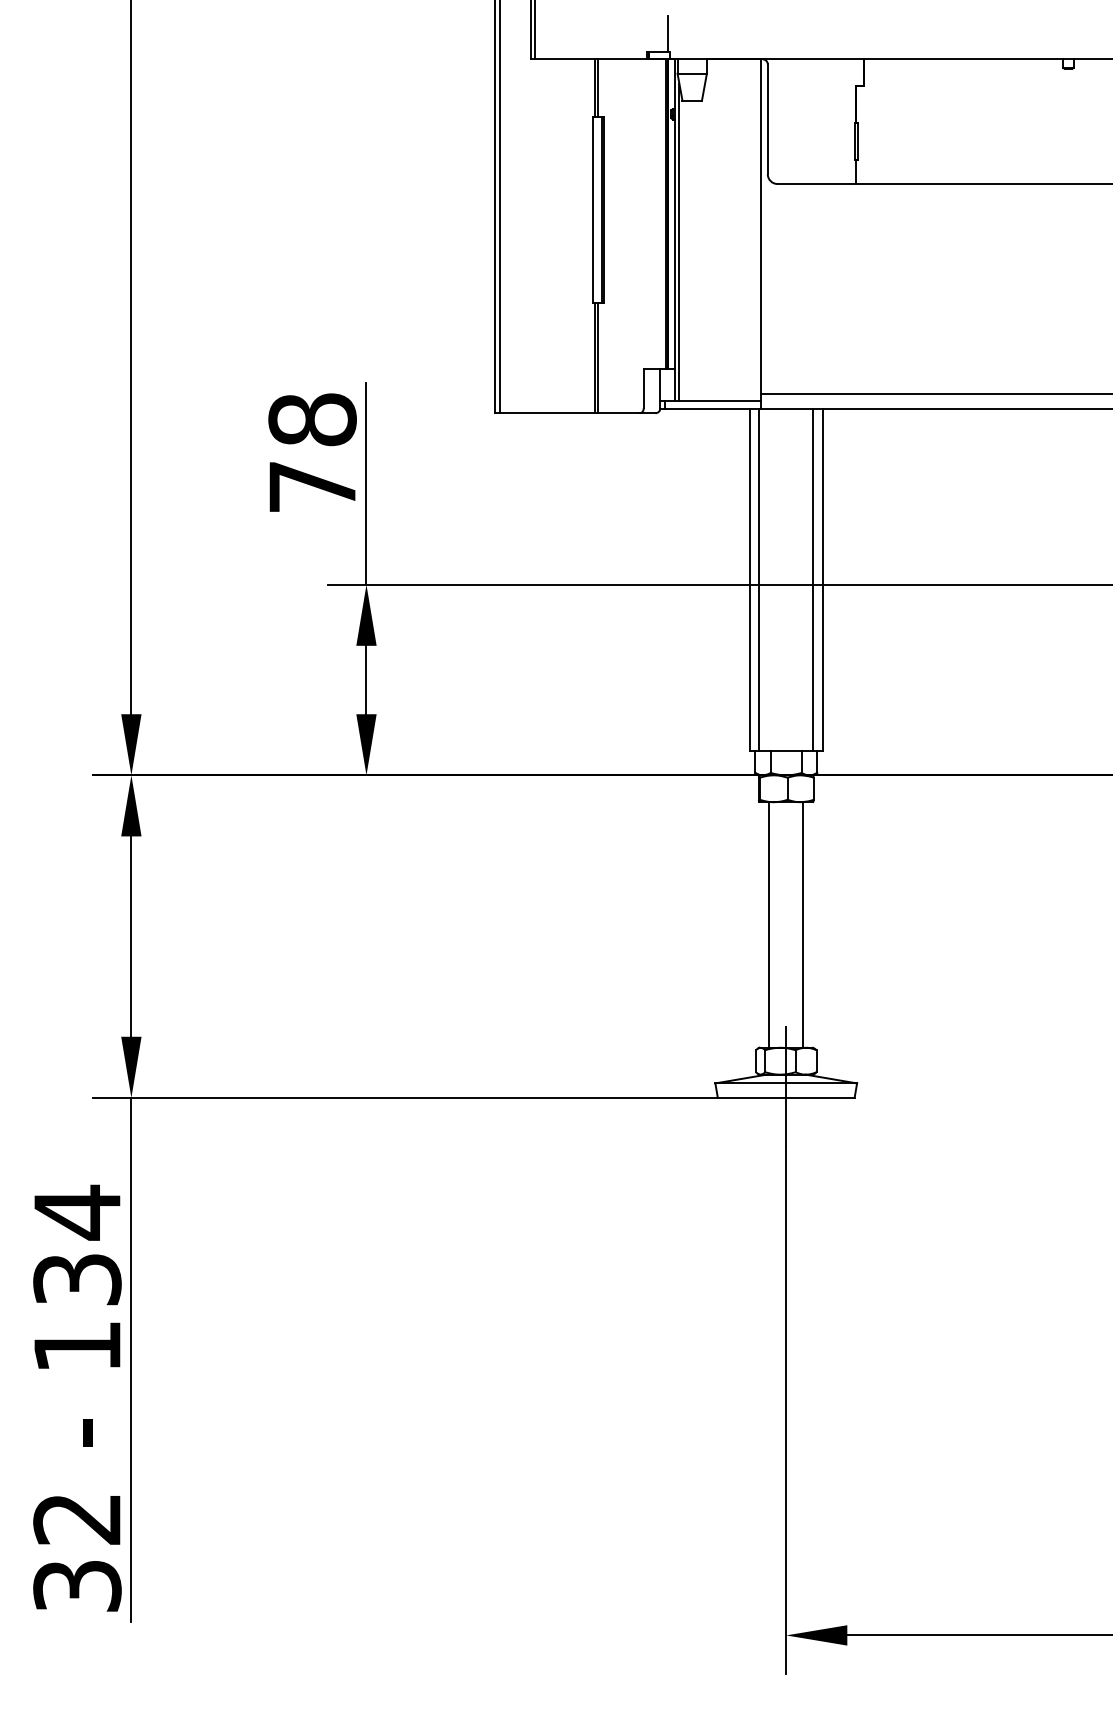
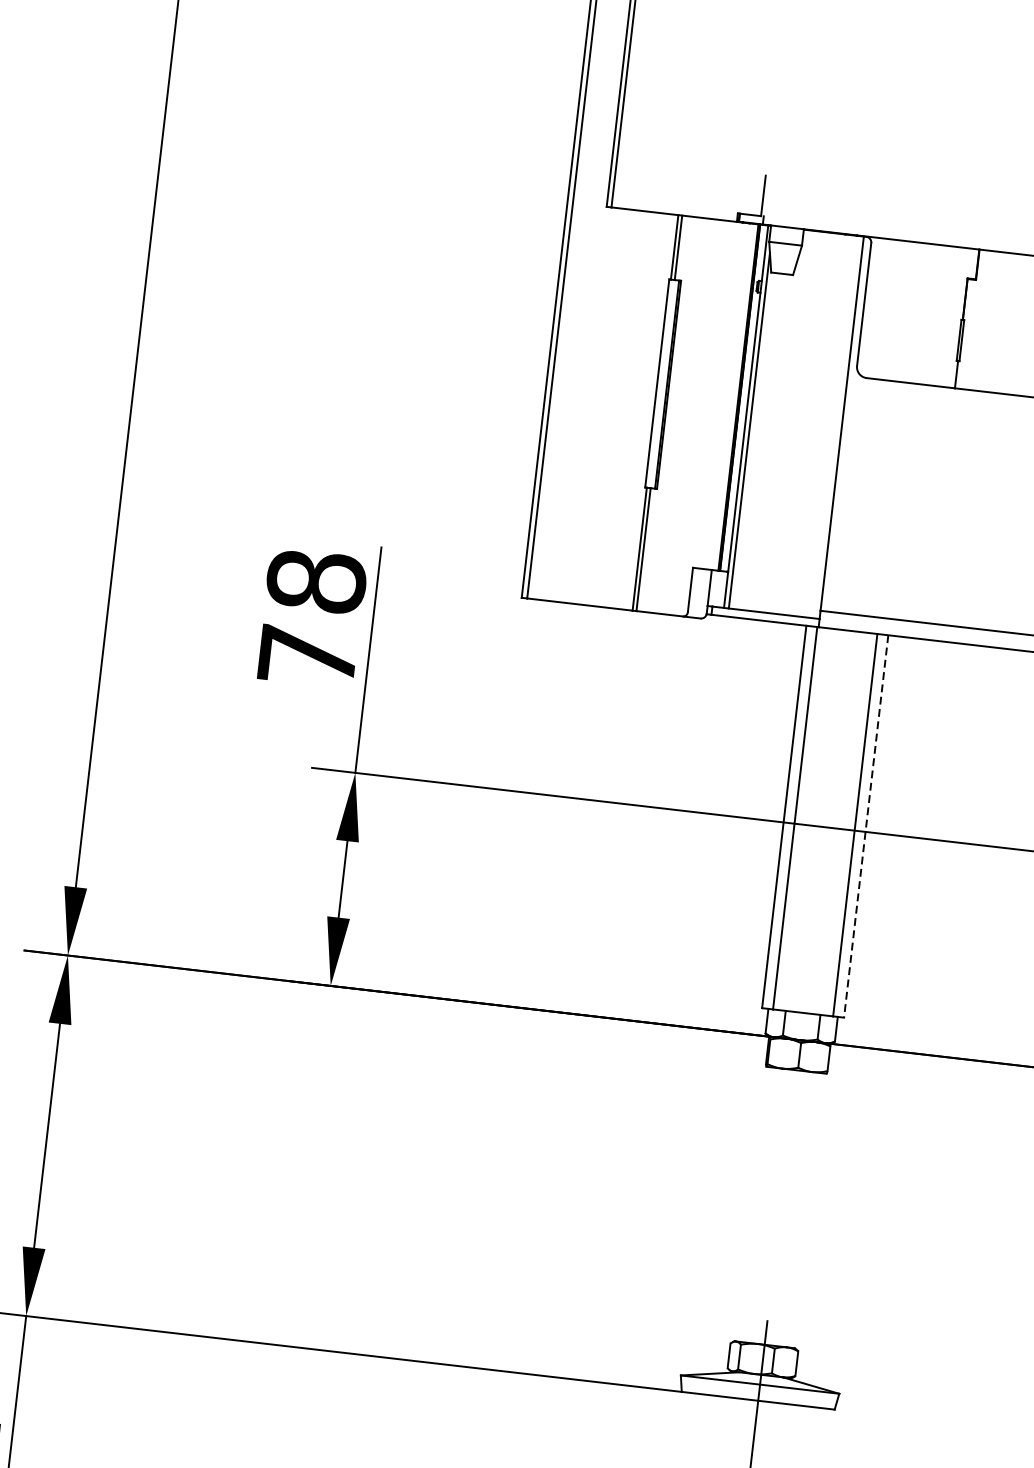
line: (822, 580) -> (865, 827), solid -> dashed
line: (769, 924) -> (761, 1204), removed
line: (803, 924) -> (799, 1209), removed

